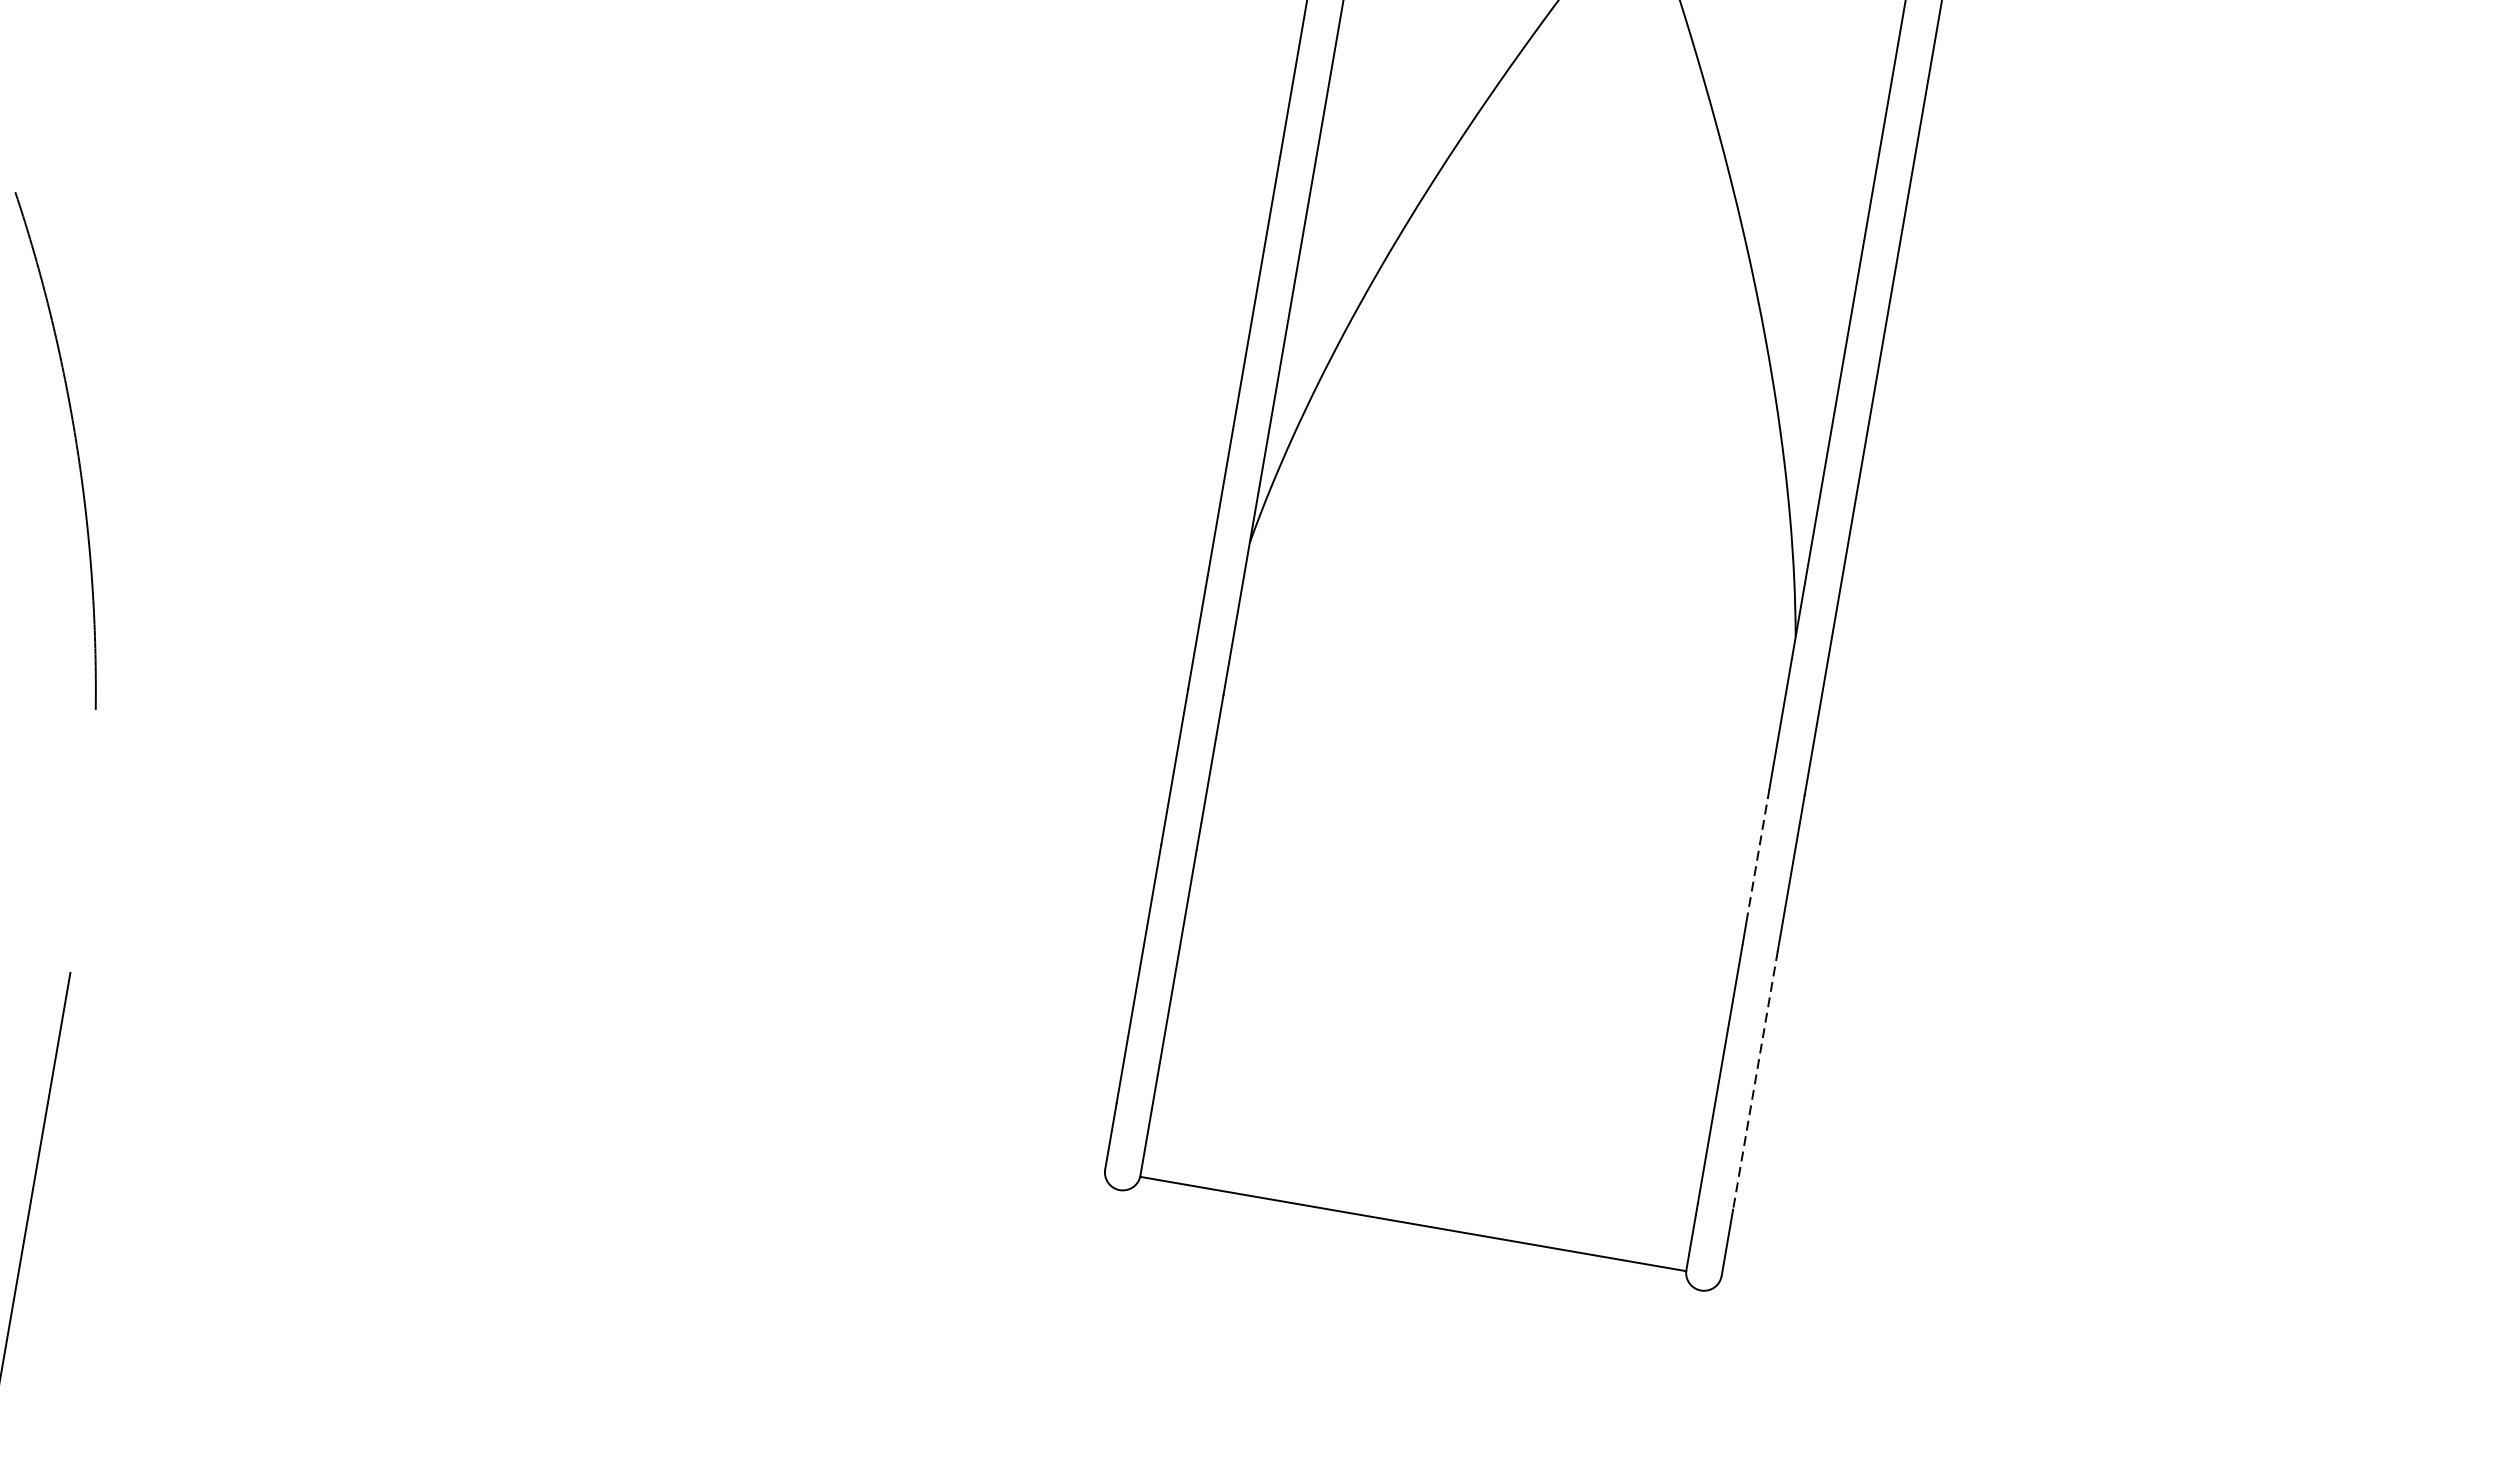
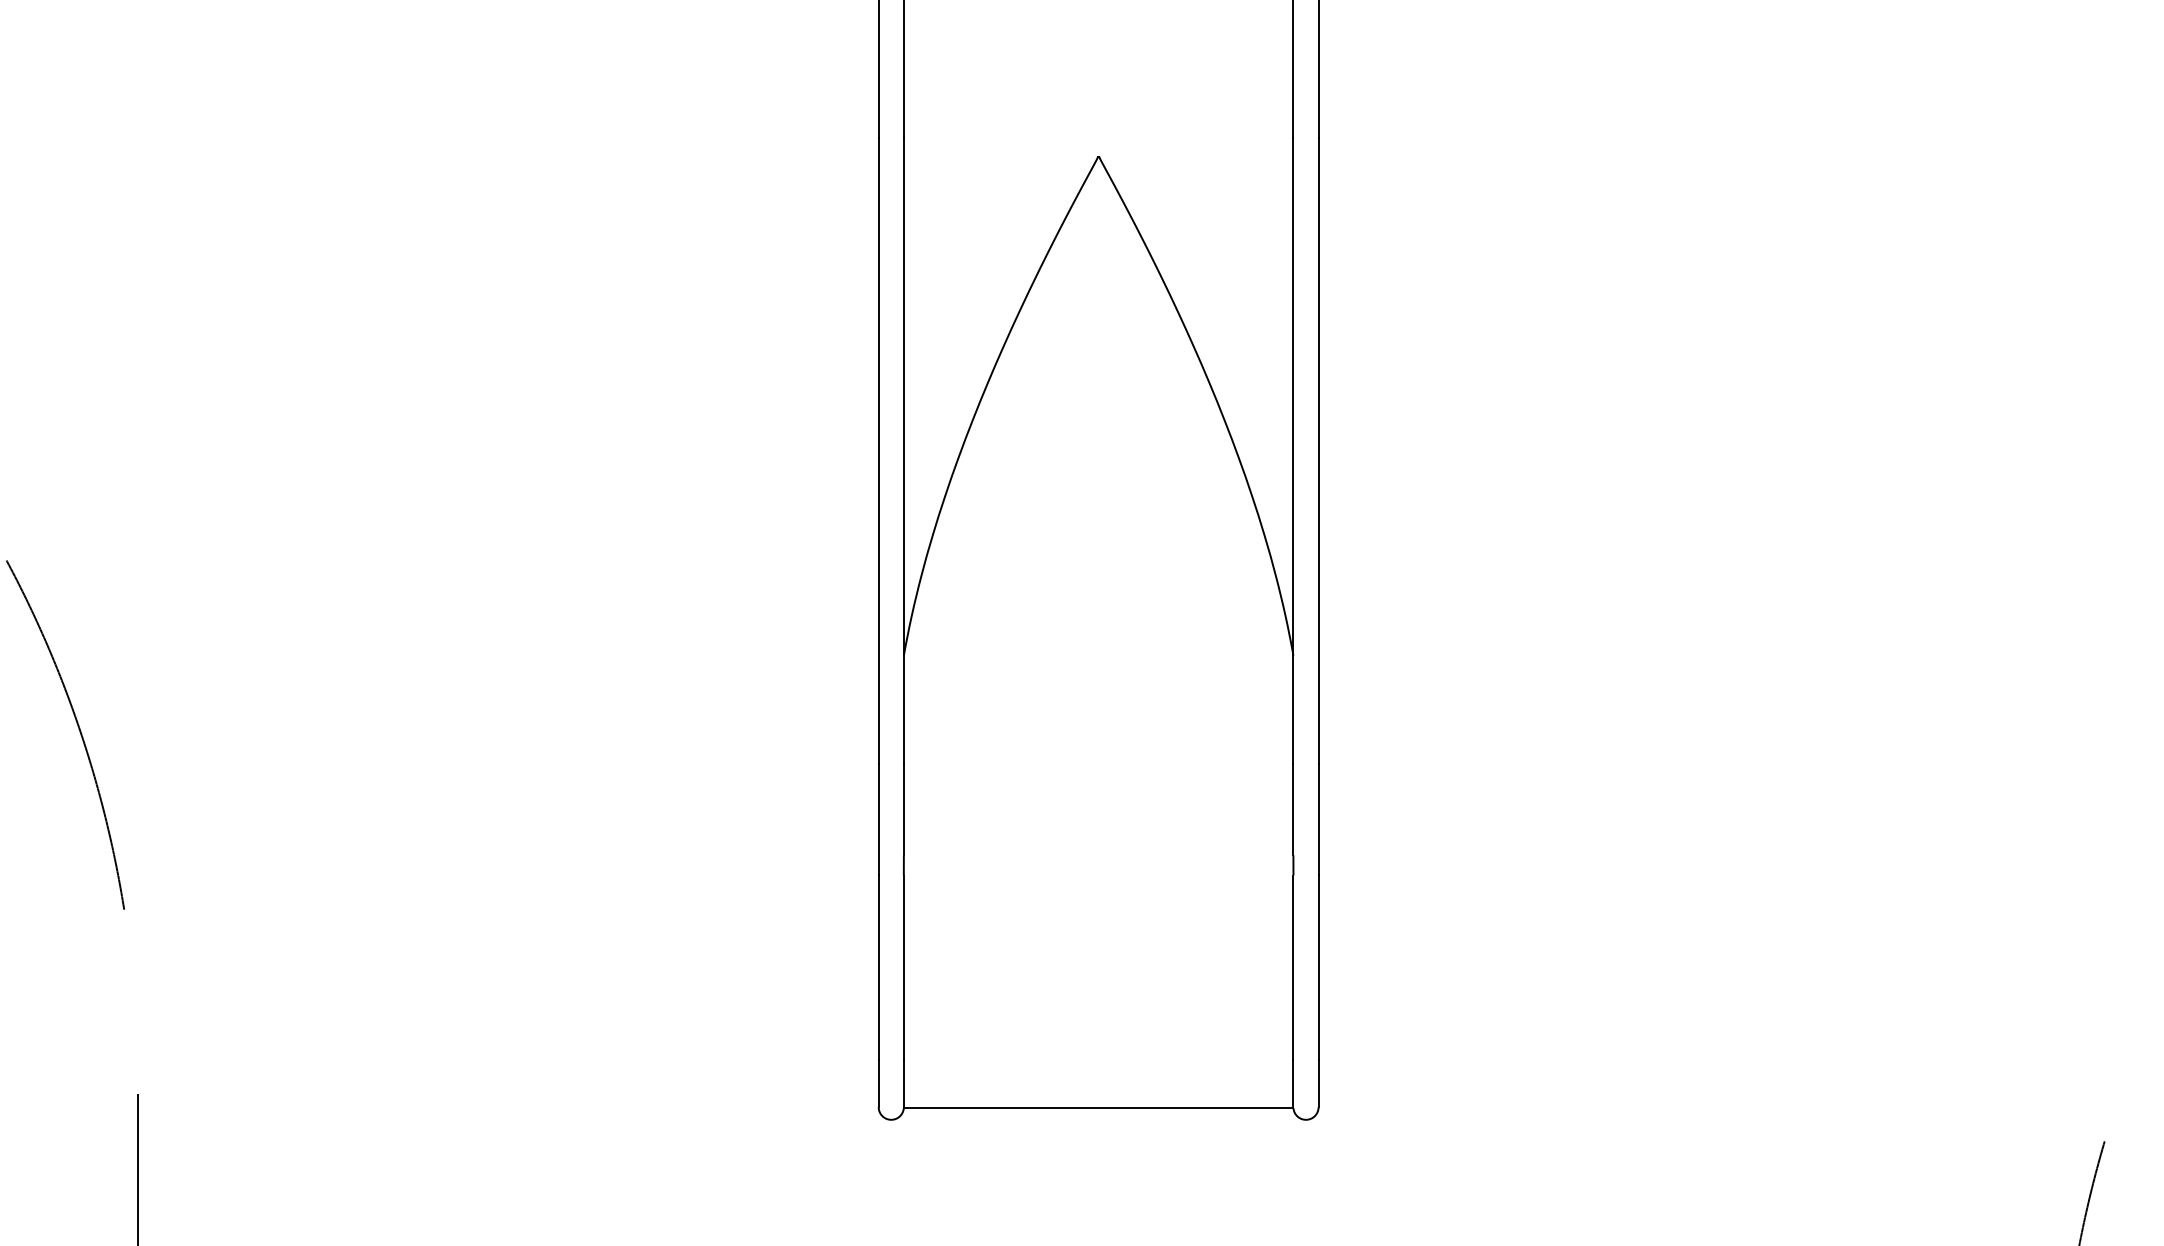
line: (1758, 852) -> (1293, 809), dashed -> solid
line: (1755, 1081) -> (1318, 968), dashed -> solid

